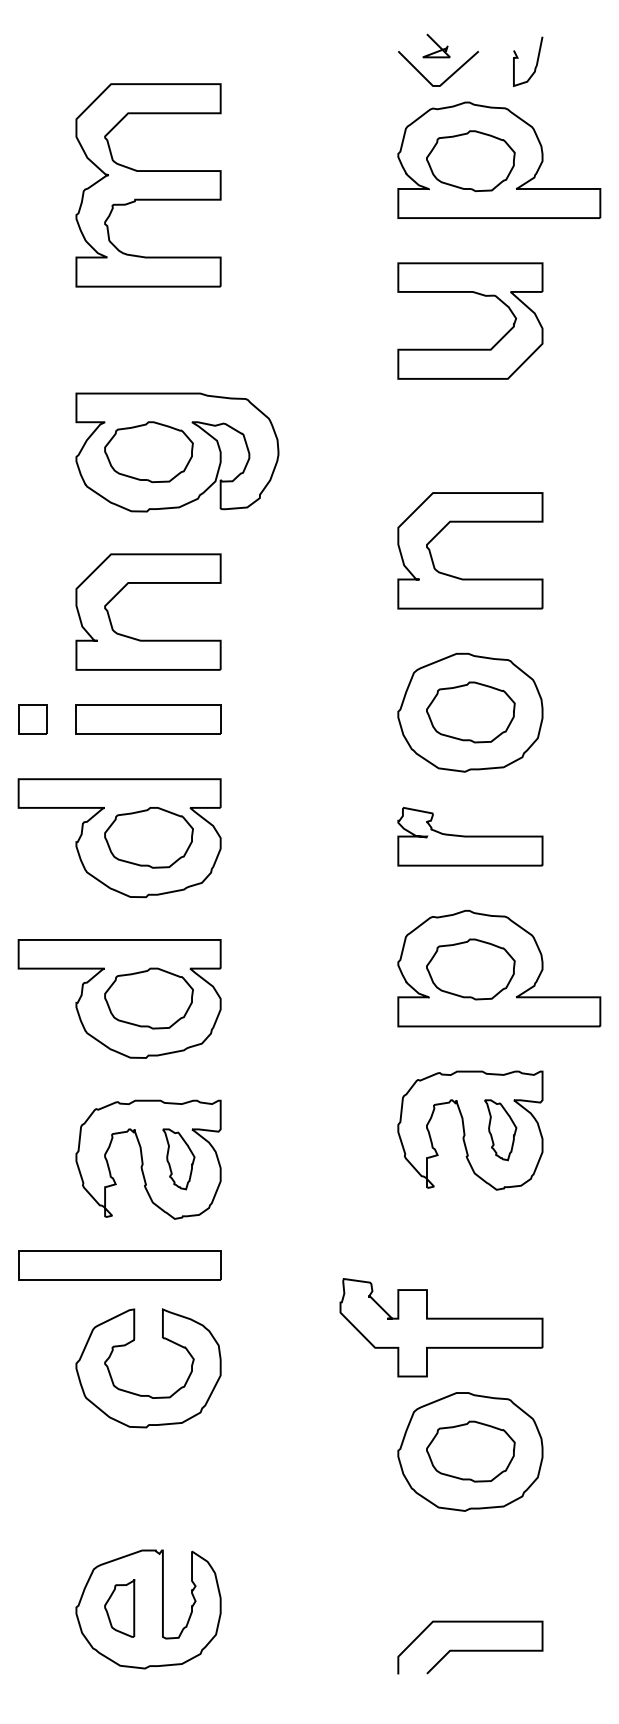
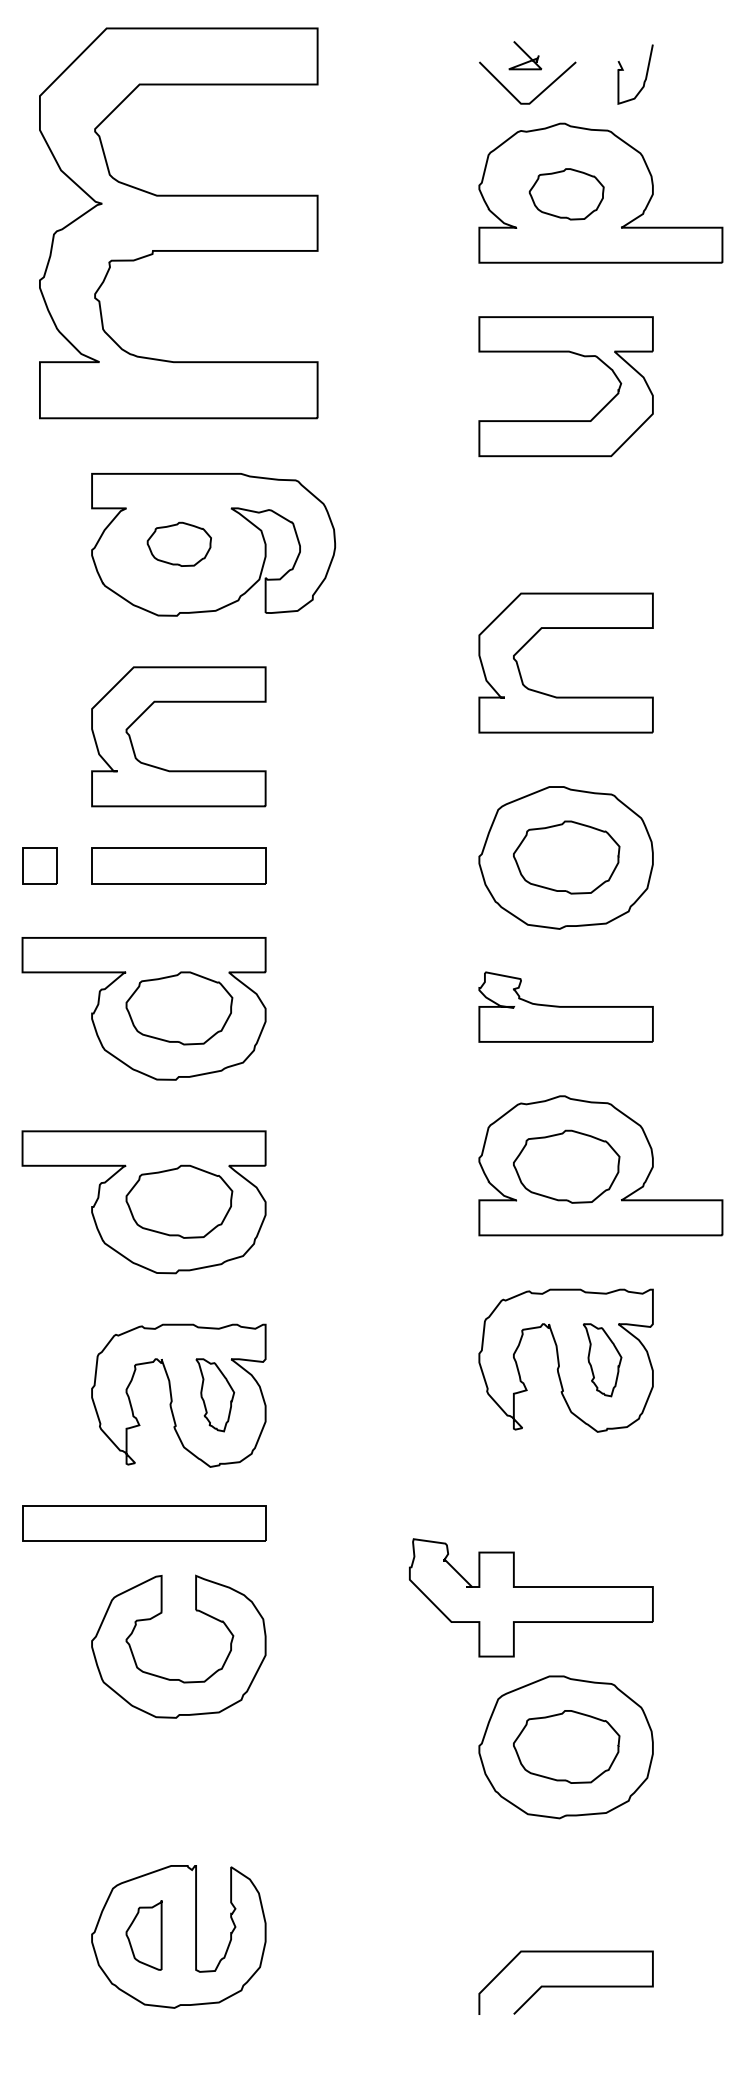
part: (470, 161) -> (566, 194), size x0.7
part: (148, 185) -> (178, 223), size x1.6
part: (149, 452) -> (179, 544), size x0.6

